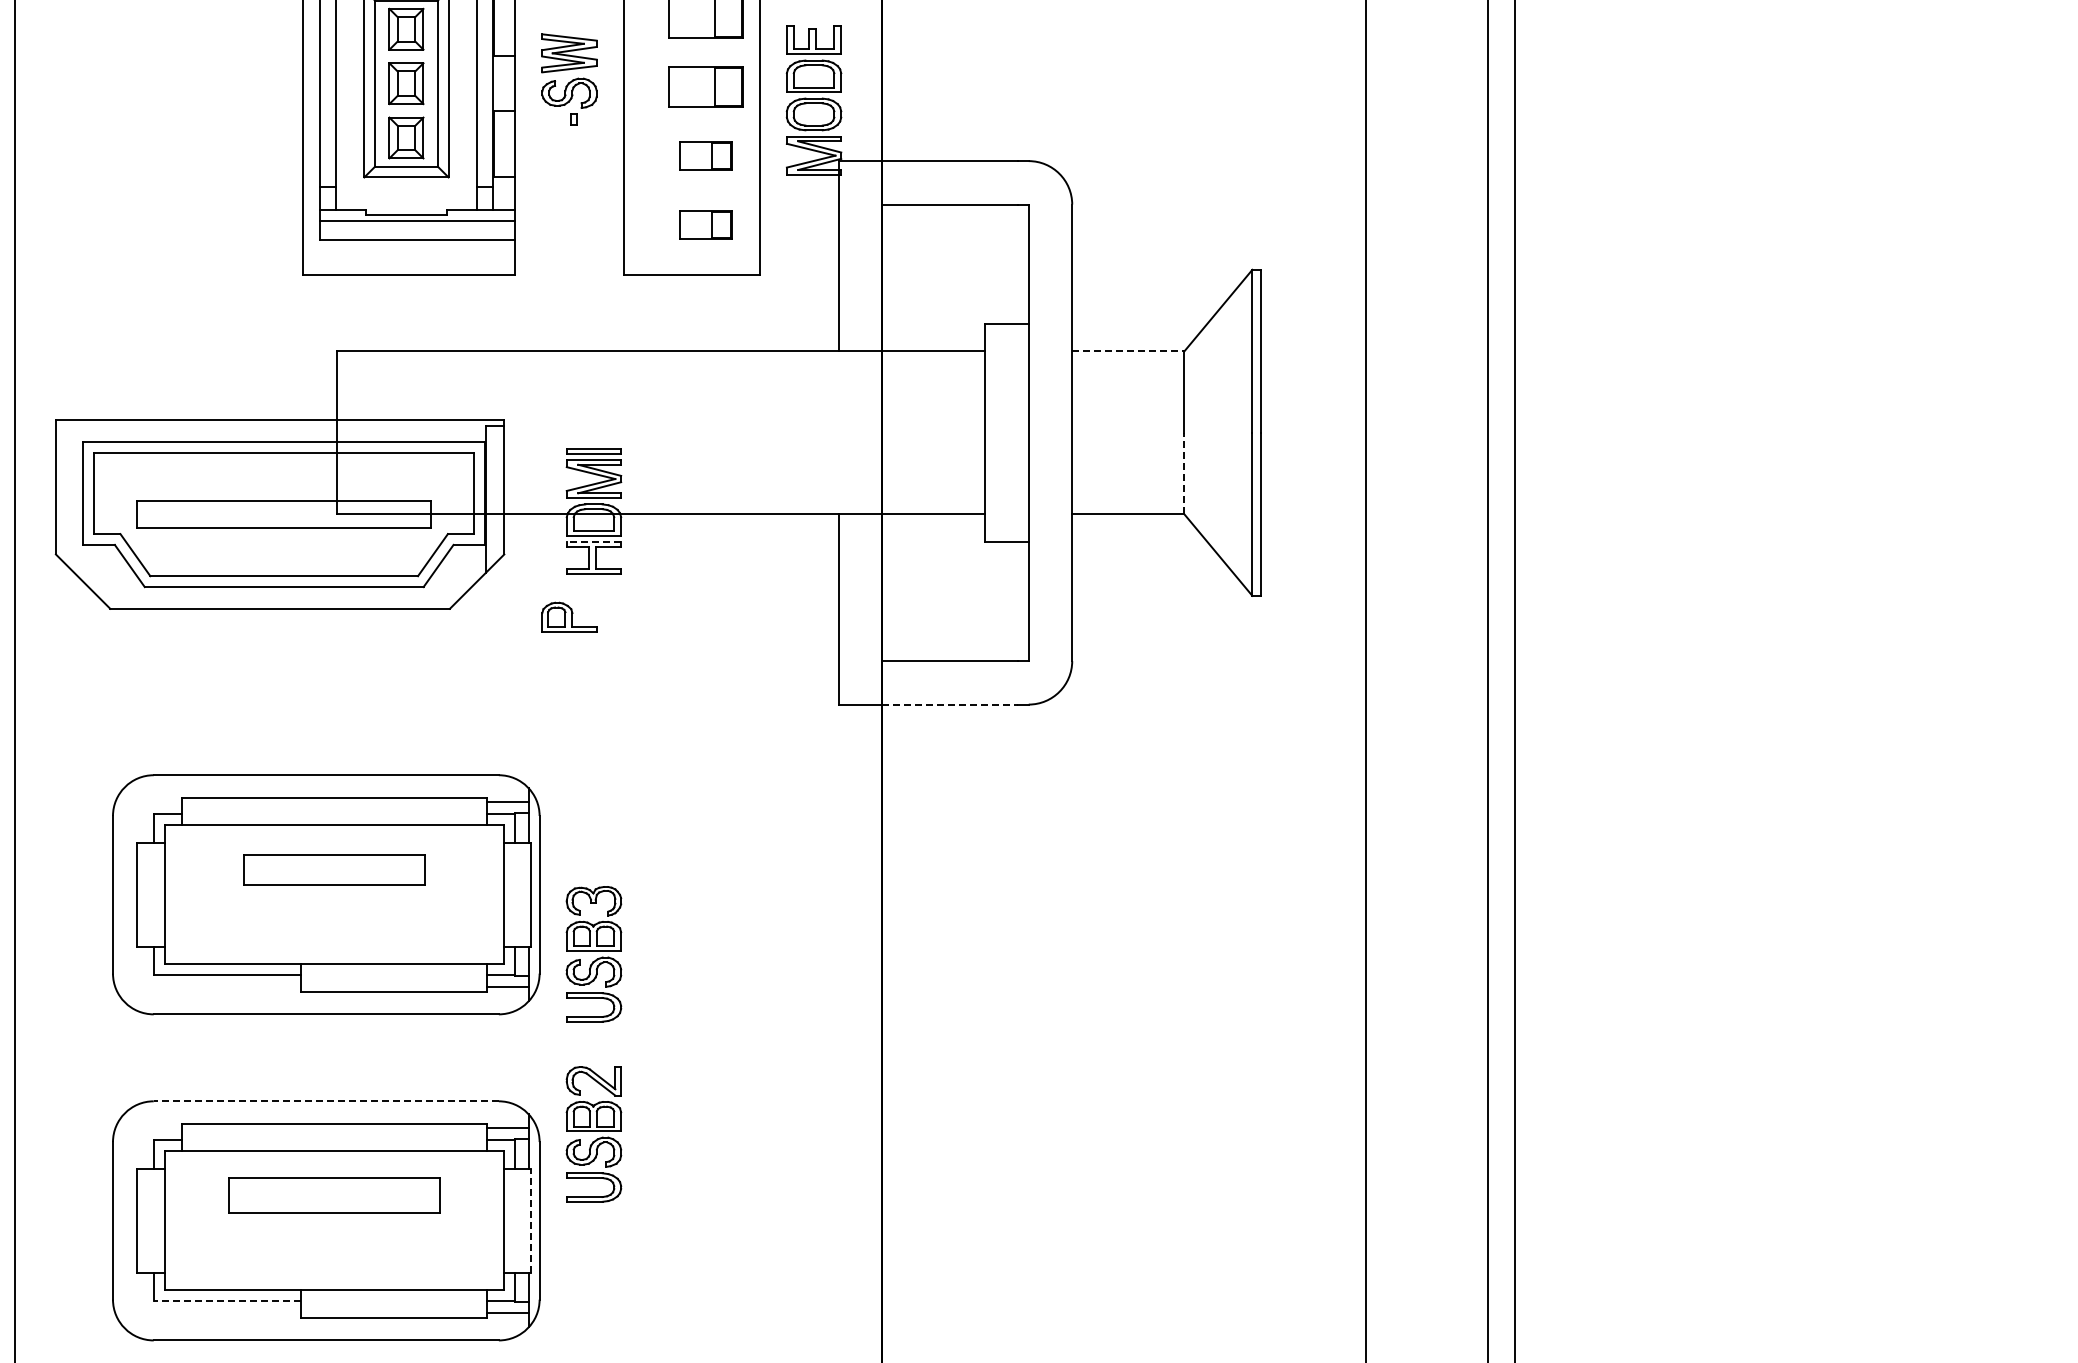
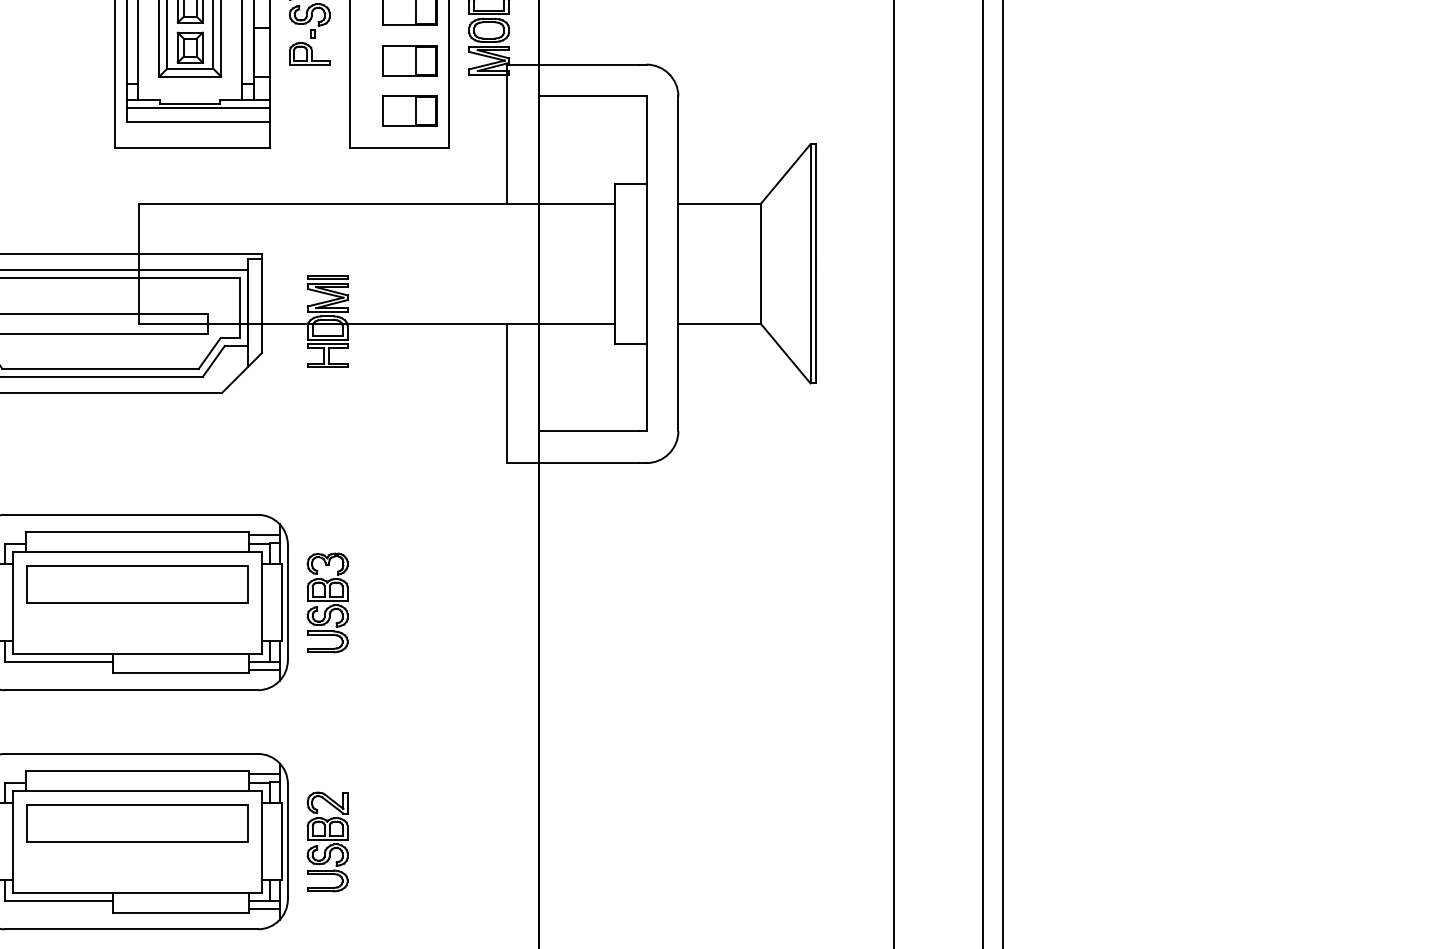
part: (705, 155) -> (409, 60), size x1.43
part: (705, 224) -> (409, 111), size x1.43
line: (1128, 351) -> (719, 204), dashed -> solid
line: (1184, 473) -> (760, 293), dashed -> solid
line: (593, 542) -> (327, 344), dashed -> solid
part: (569, 616) -> (309, 53), moved
line: (949, 704) -> (588, 463), dashed -> solid
part: (334, 869) -> (137, 584), size x1.67
part: (593, 954) -> (327, 603), moved
line: (326, 1101) -> (131, 754), dashed -> solid
part: (593, 1134) -> (327, 842), moved
part: (334, 1195) -> (137, 823), size x1.43
line: (531, 1220) -> (281, 841), dashed -> solid
line: (226, 1301) -> (58, 900), dashed -> solid

